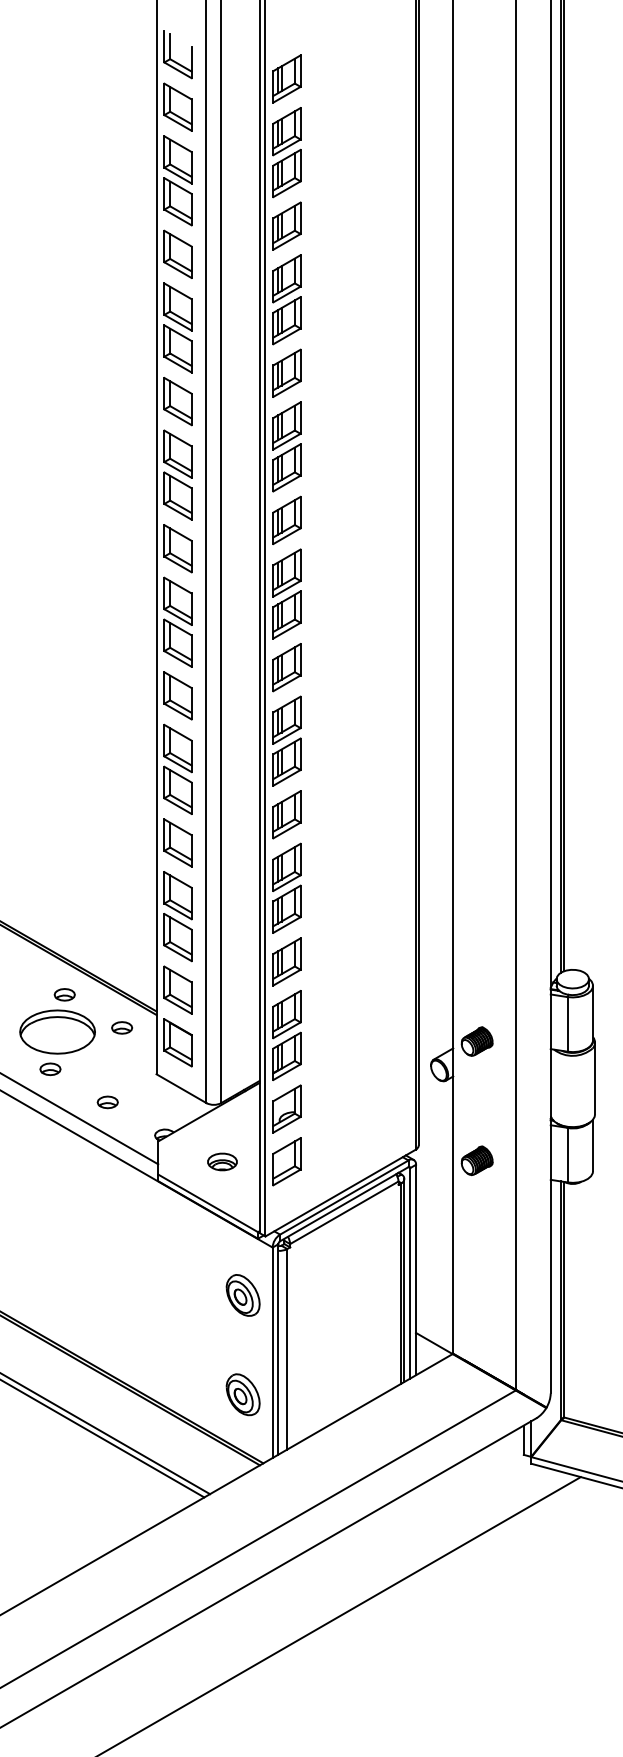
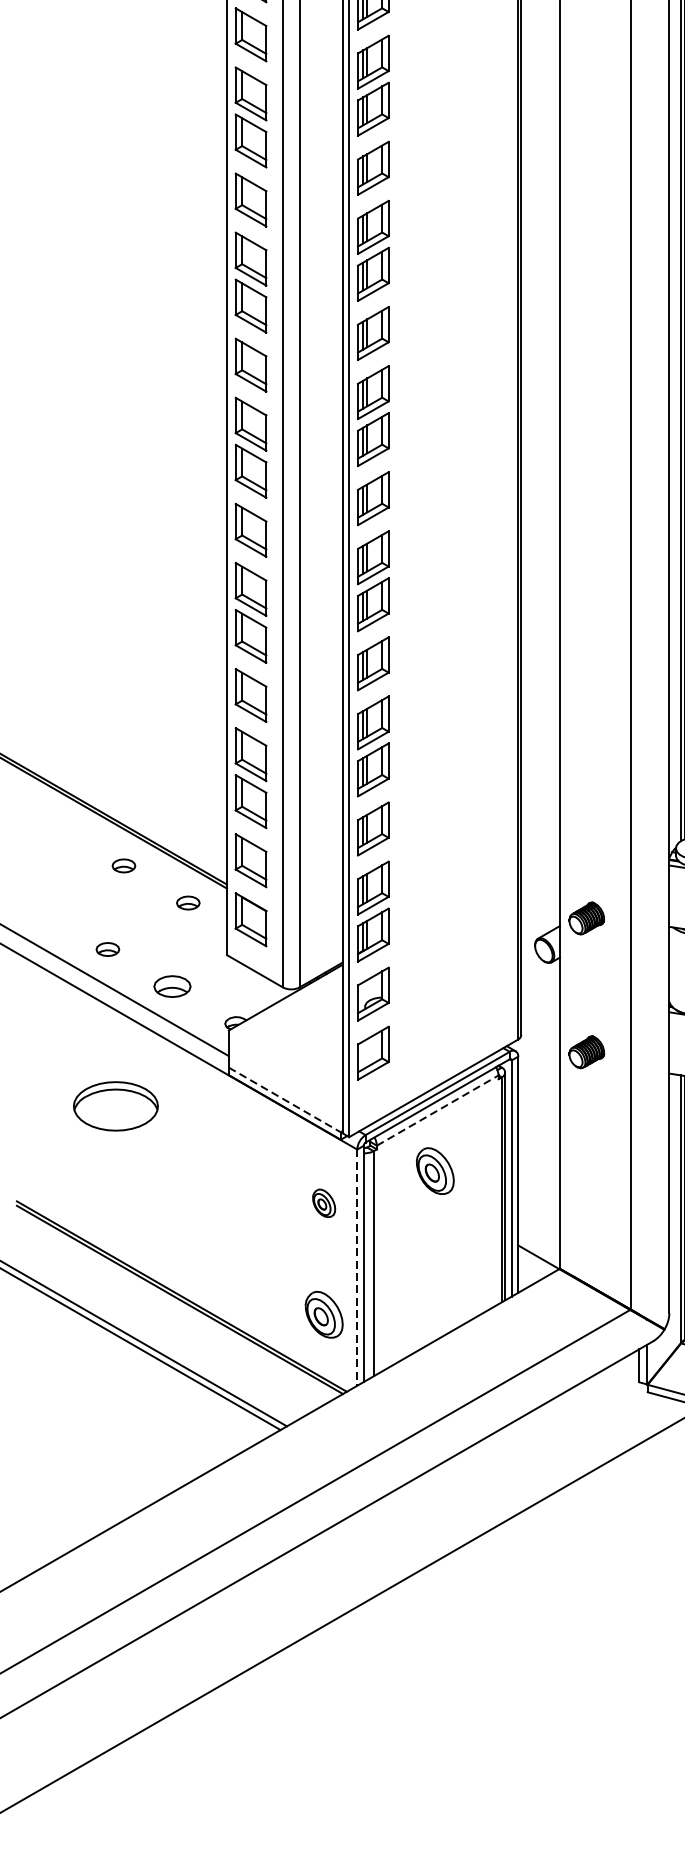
part: (57, 1031) -> (115, 1105), moved
part: (107, 1102) -> (171, 986), size x1.6
part: (222, 1161) -> (300, 1052), removed
line: (208, 1203) -> (285, 1100), solid -> dashed
line: (344, 1212) -> (437, 1110), solid -> dashed
part: (341, 1266) -> (434, 1170), added
part: (242, 1295) -> (323, 1203), size x0.6
line: (272, 1353) -> (357, 1268), solid -> dashed

